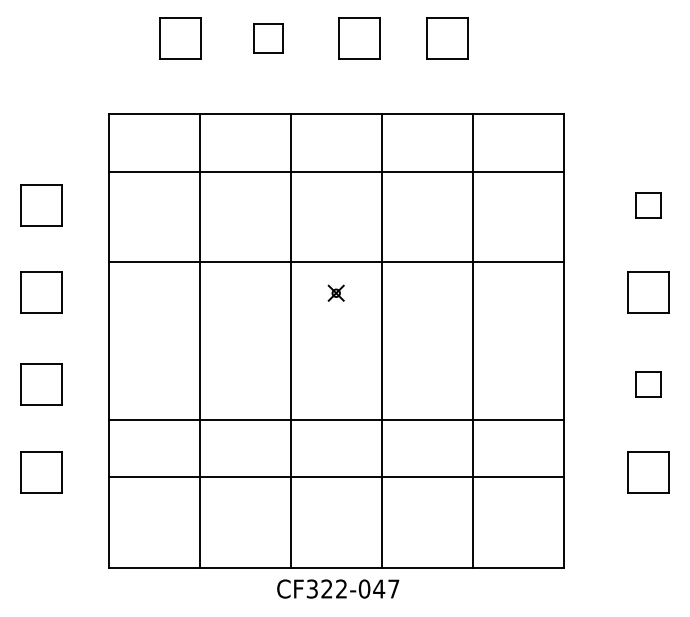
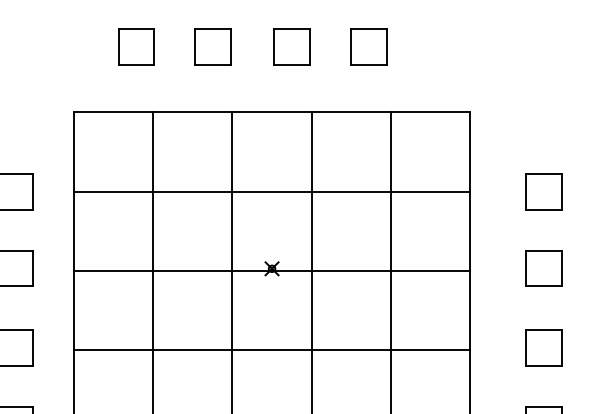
part: (268, 38) -> (213, 47), size x1.43
line: (335, 172) -> (271, 191), moved
part: (648, 205) -> (543, 192), size x1.67
line: (335, 262) -> (271, 270), moved
part: (648, 384) -> (543, 348), size x1.67
line: (335, 420) -> (271, 349), moved

